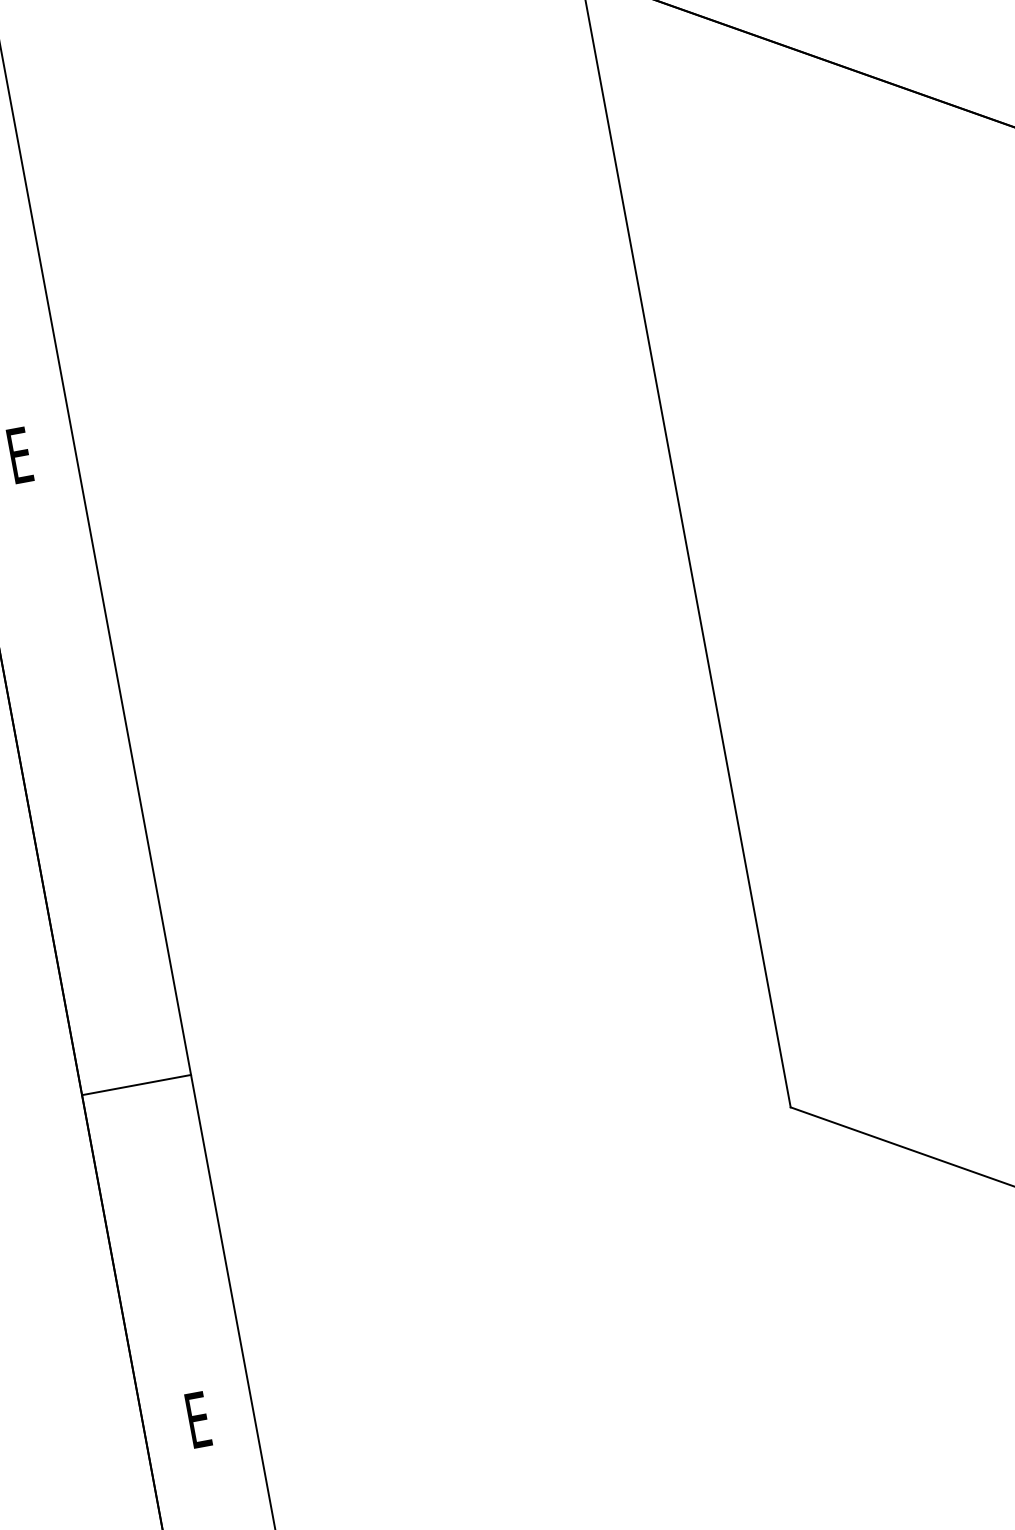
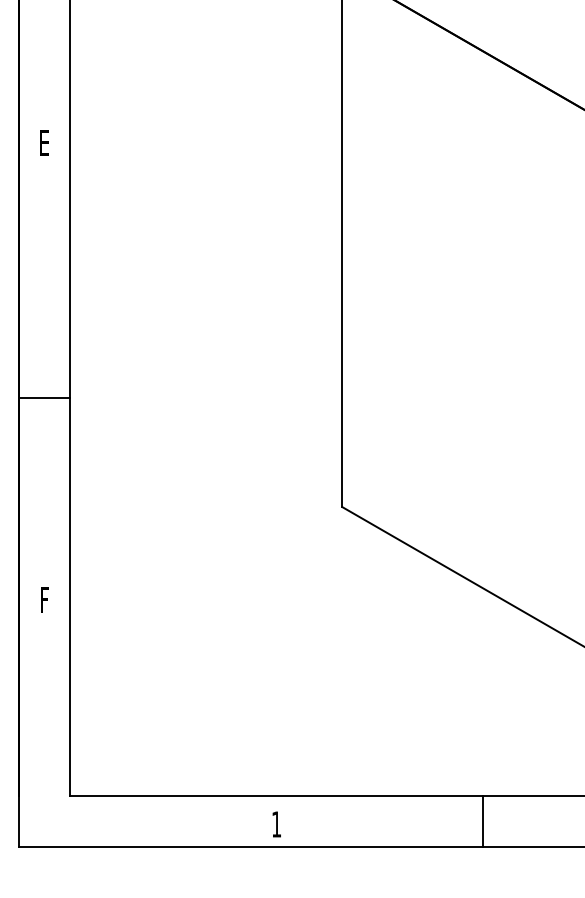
line: (136, 1085) -> (44, 398), moved
text: (198, 1419) -> (44, 599), E -> F

